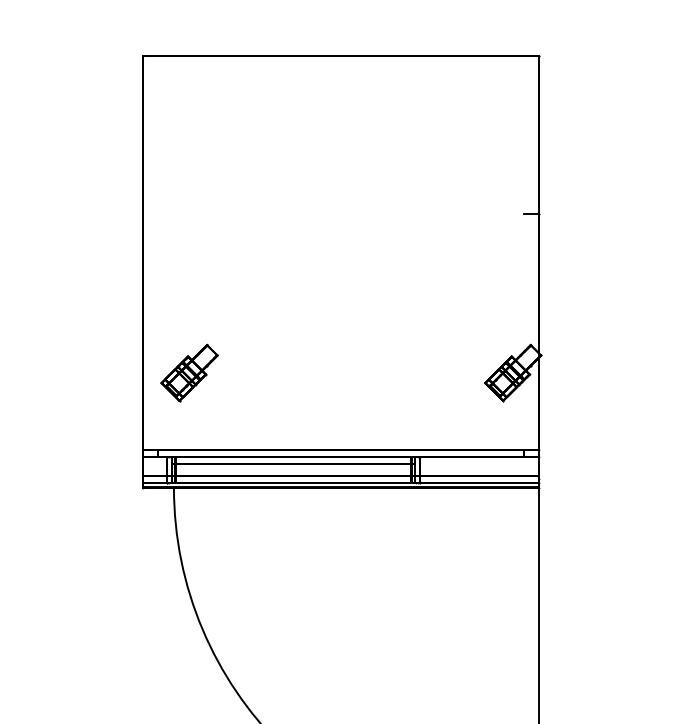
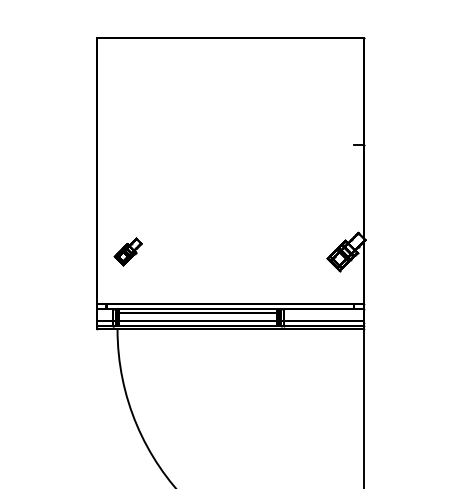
part: (190, 372) -> (128, 251), size x0.7

